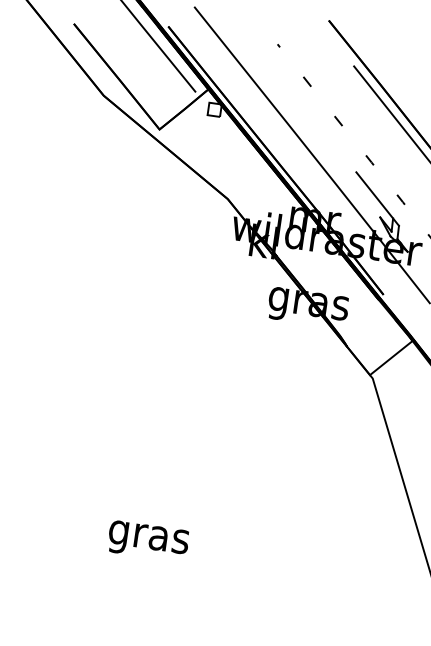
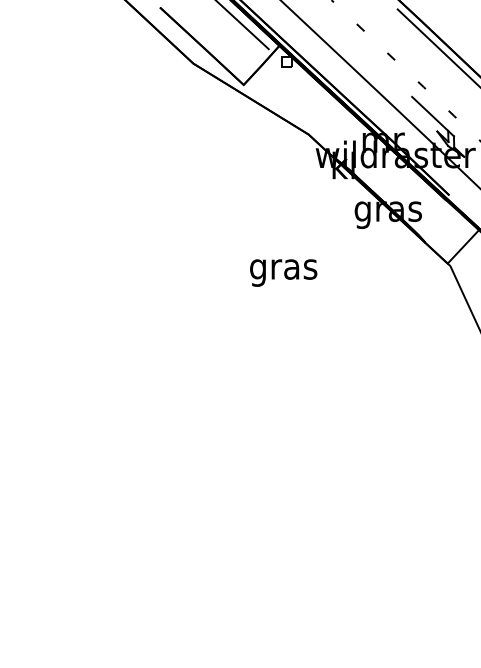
text: (148, 540) -> (283, 272), moved

